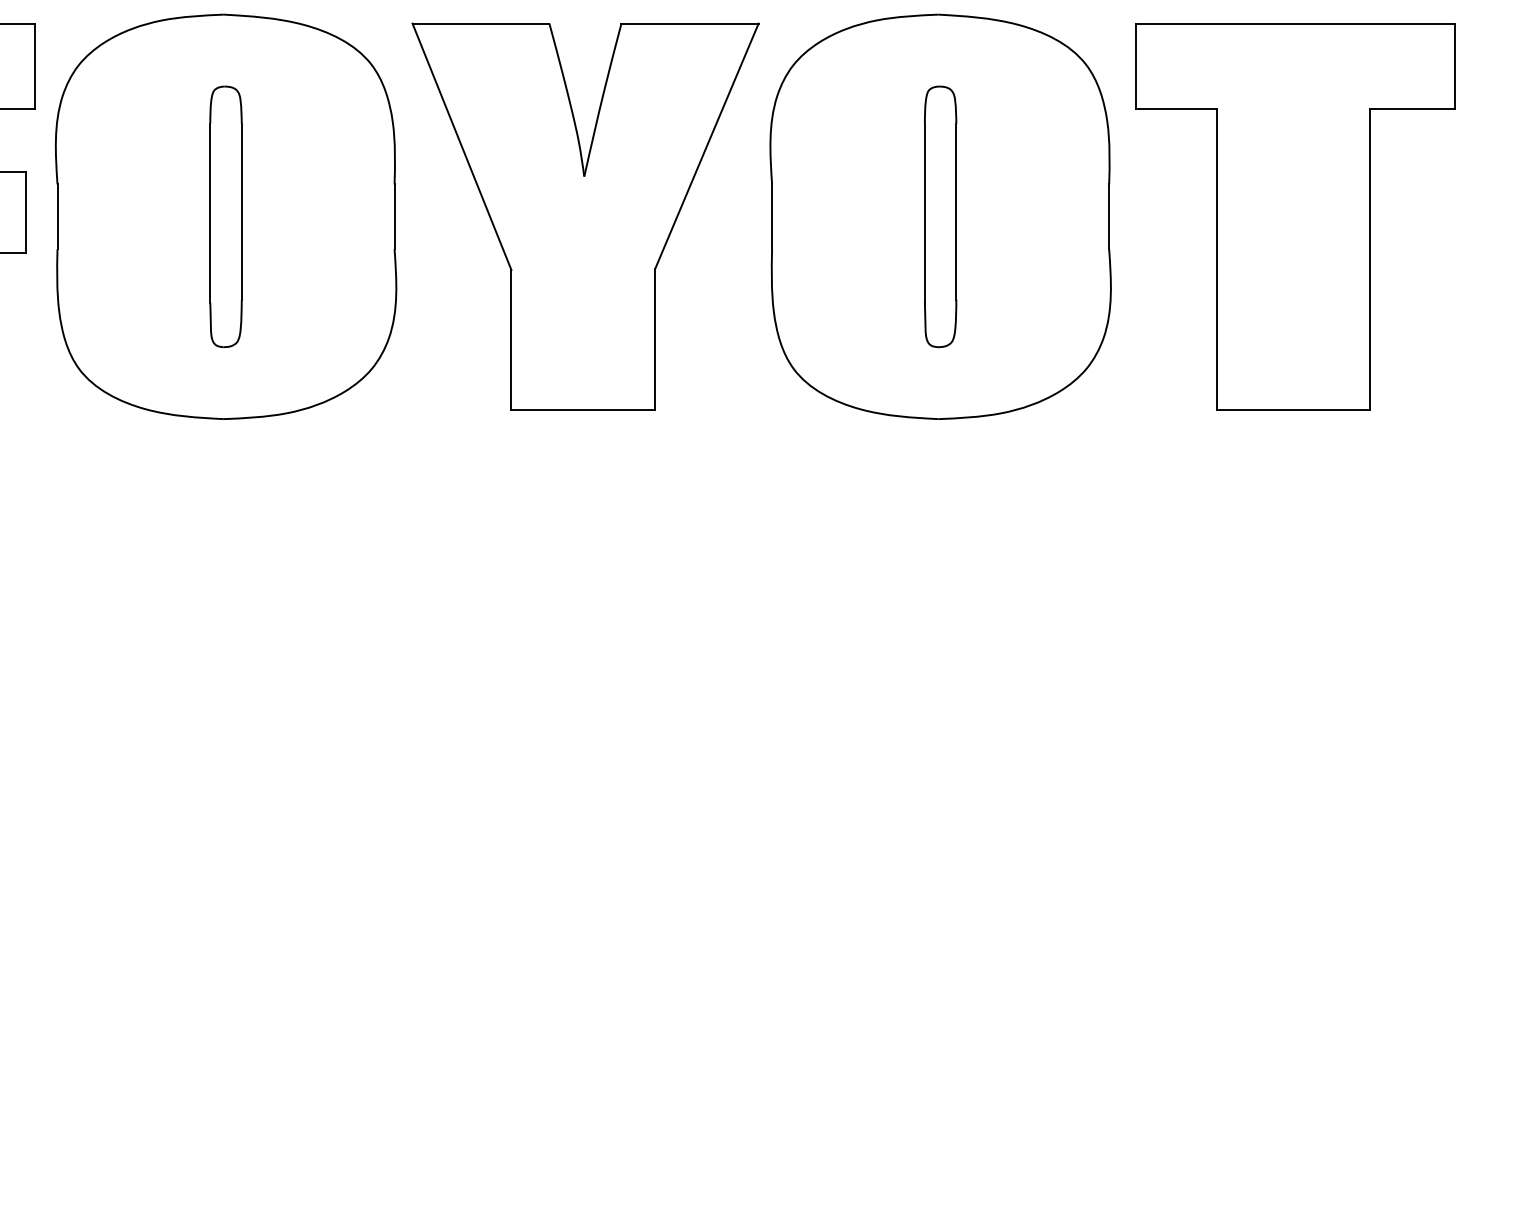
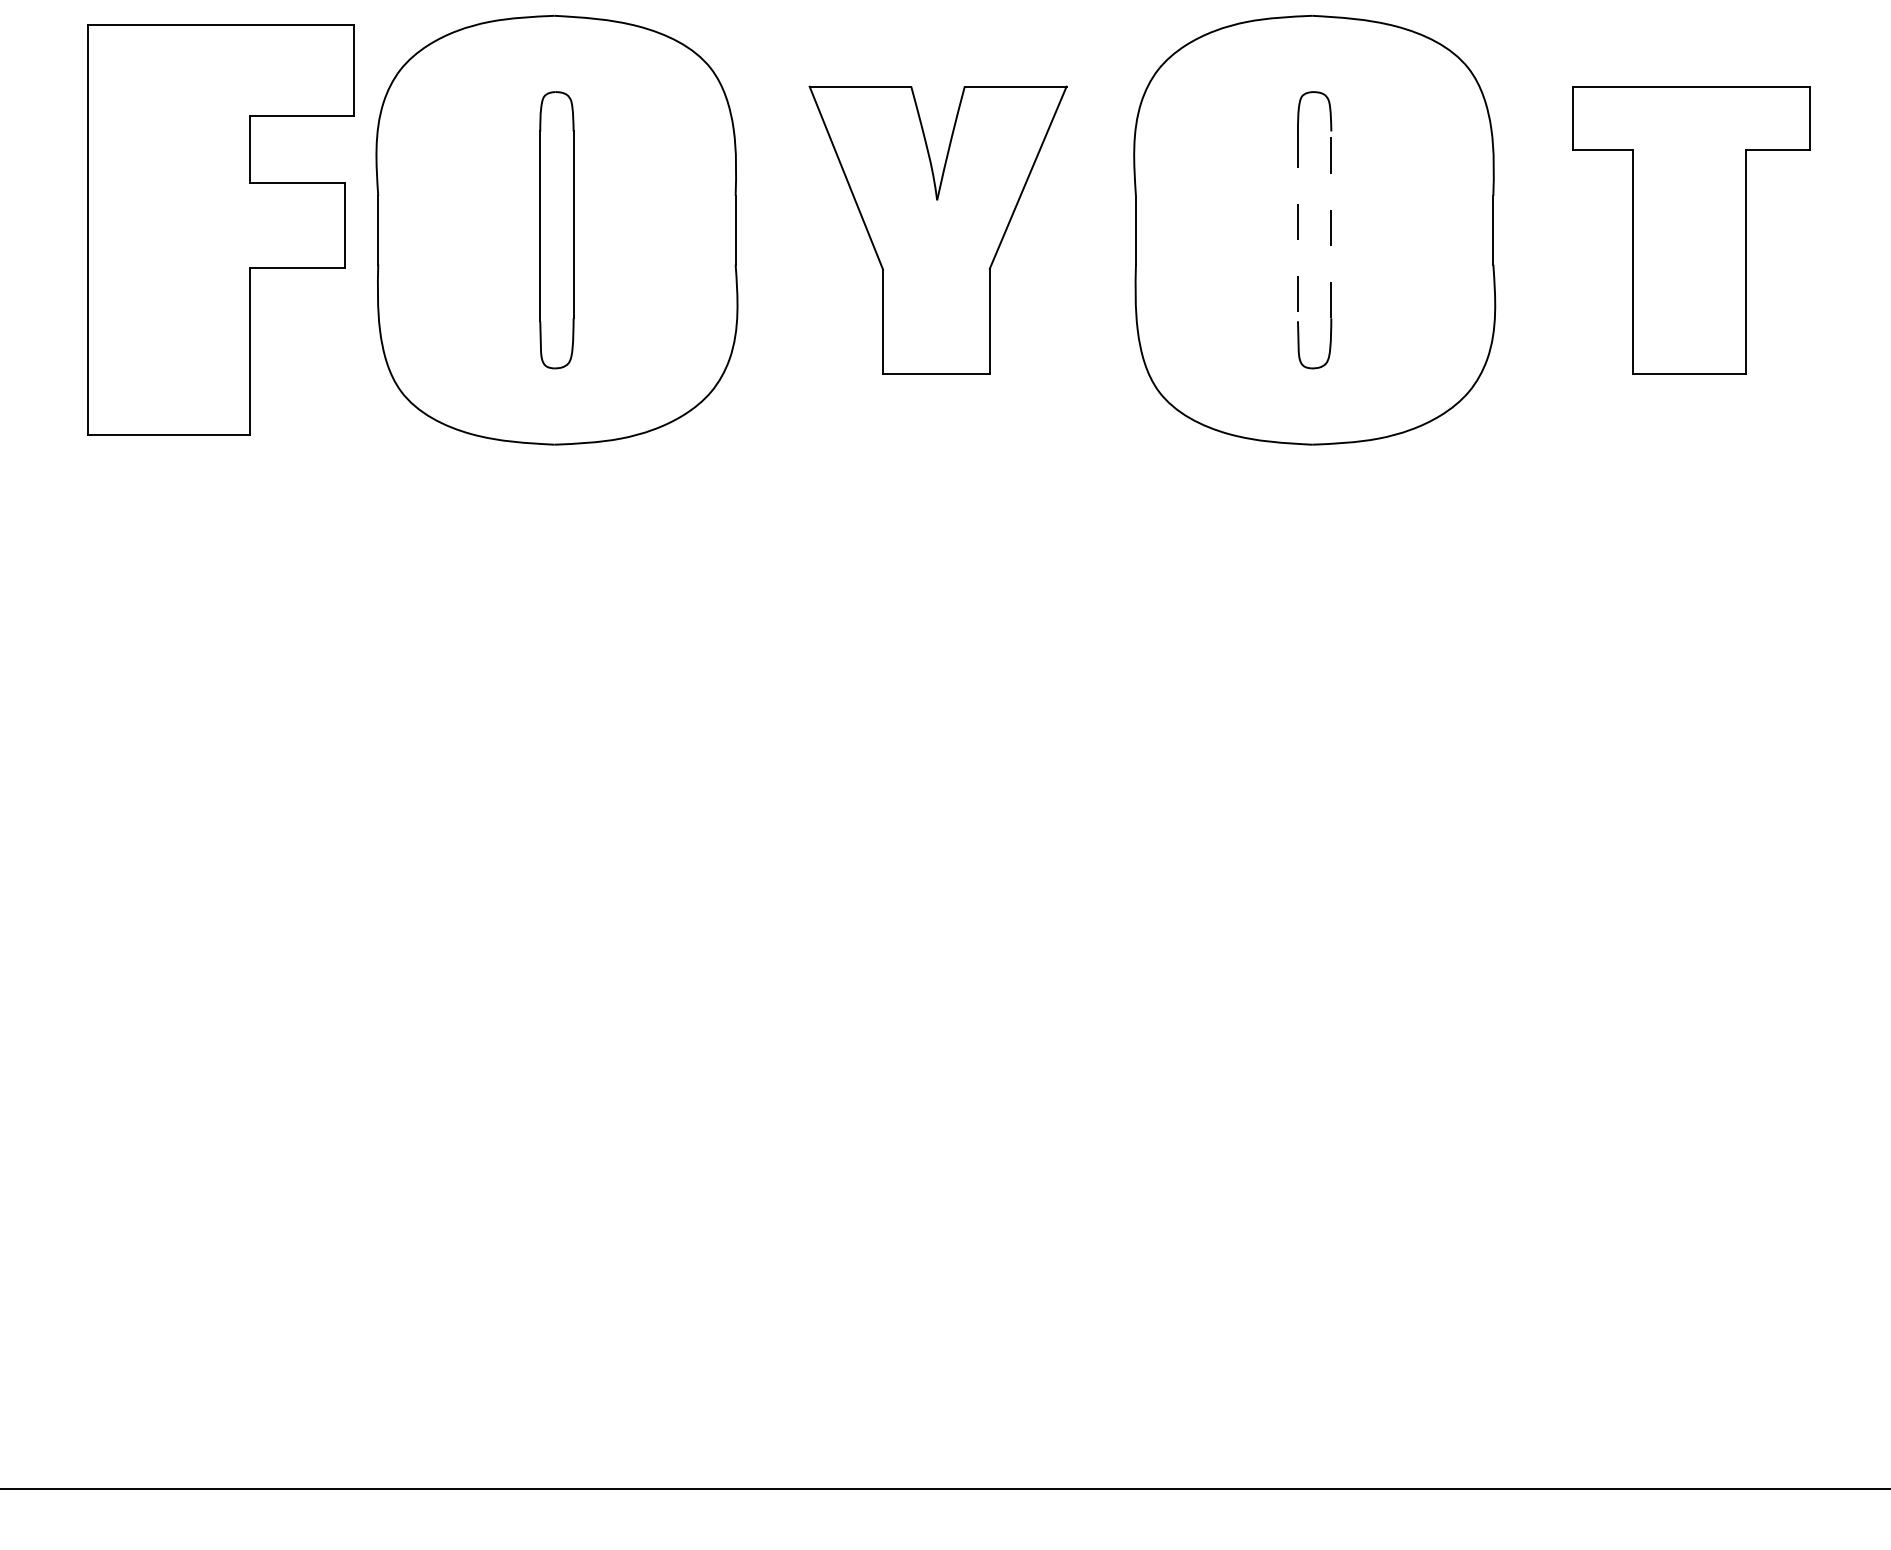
line: (956, 211) -> (1331, 224), solid -> dashed
line: (924, 213) -> (1297, 226), solid -> dashed
part: (584, 216) -> (937, 229), size x0.7
part: (1295, 216) -> (1690, 229), size x0.7

